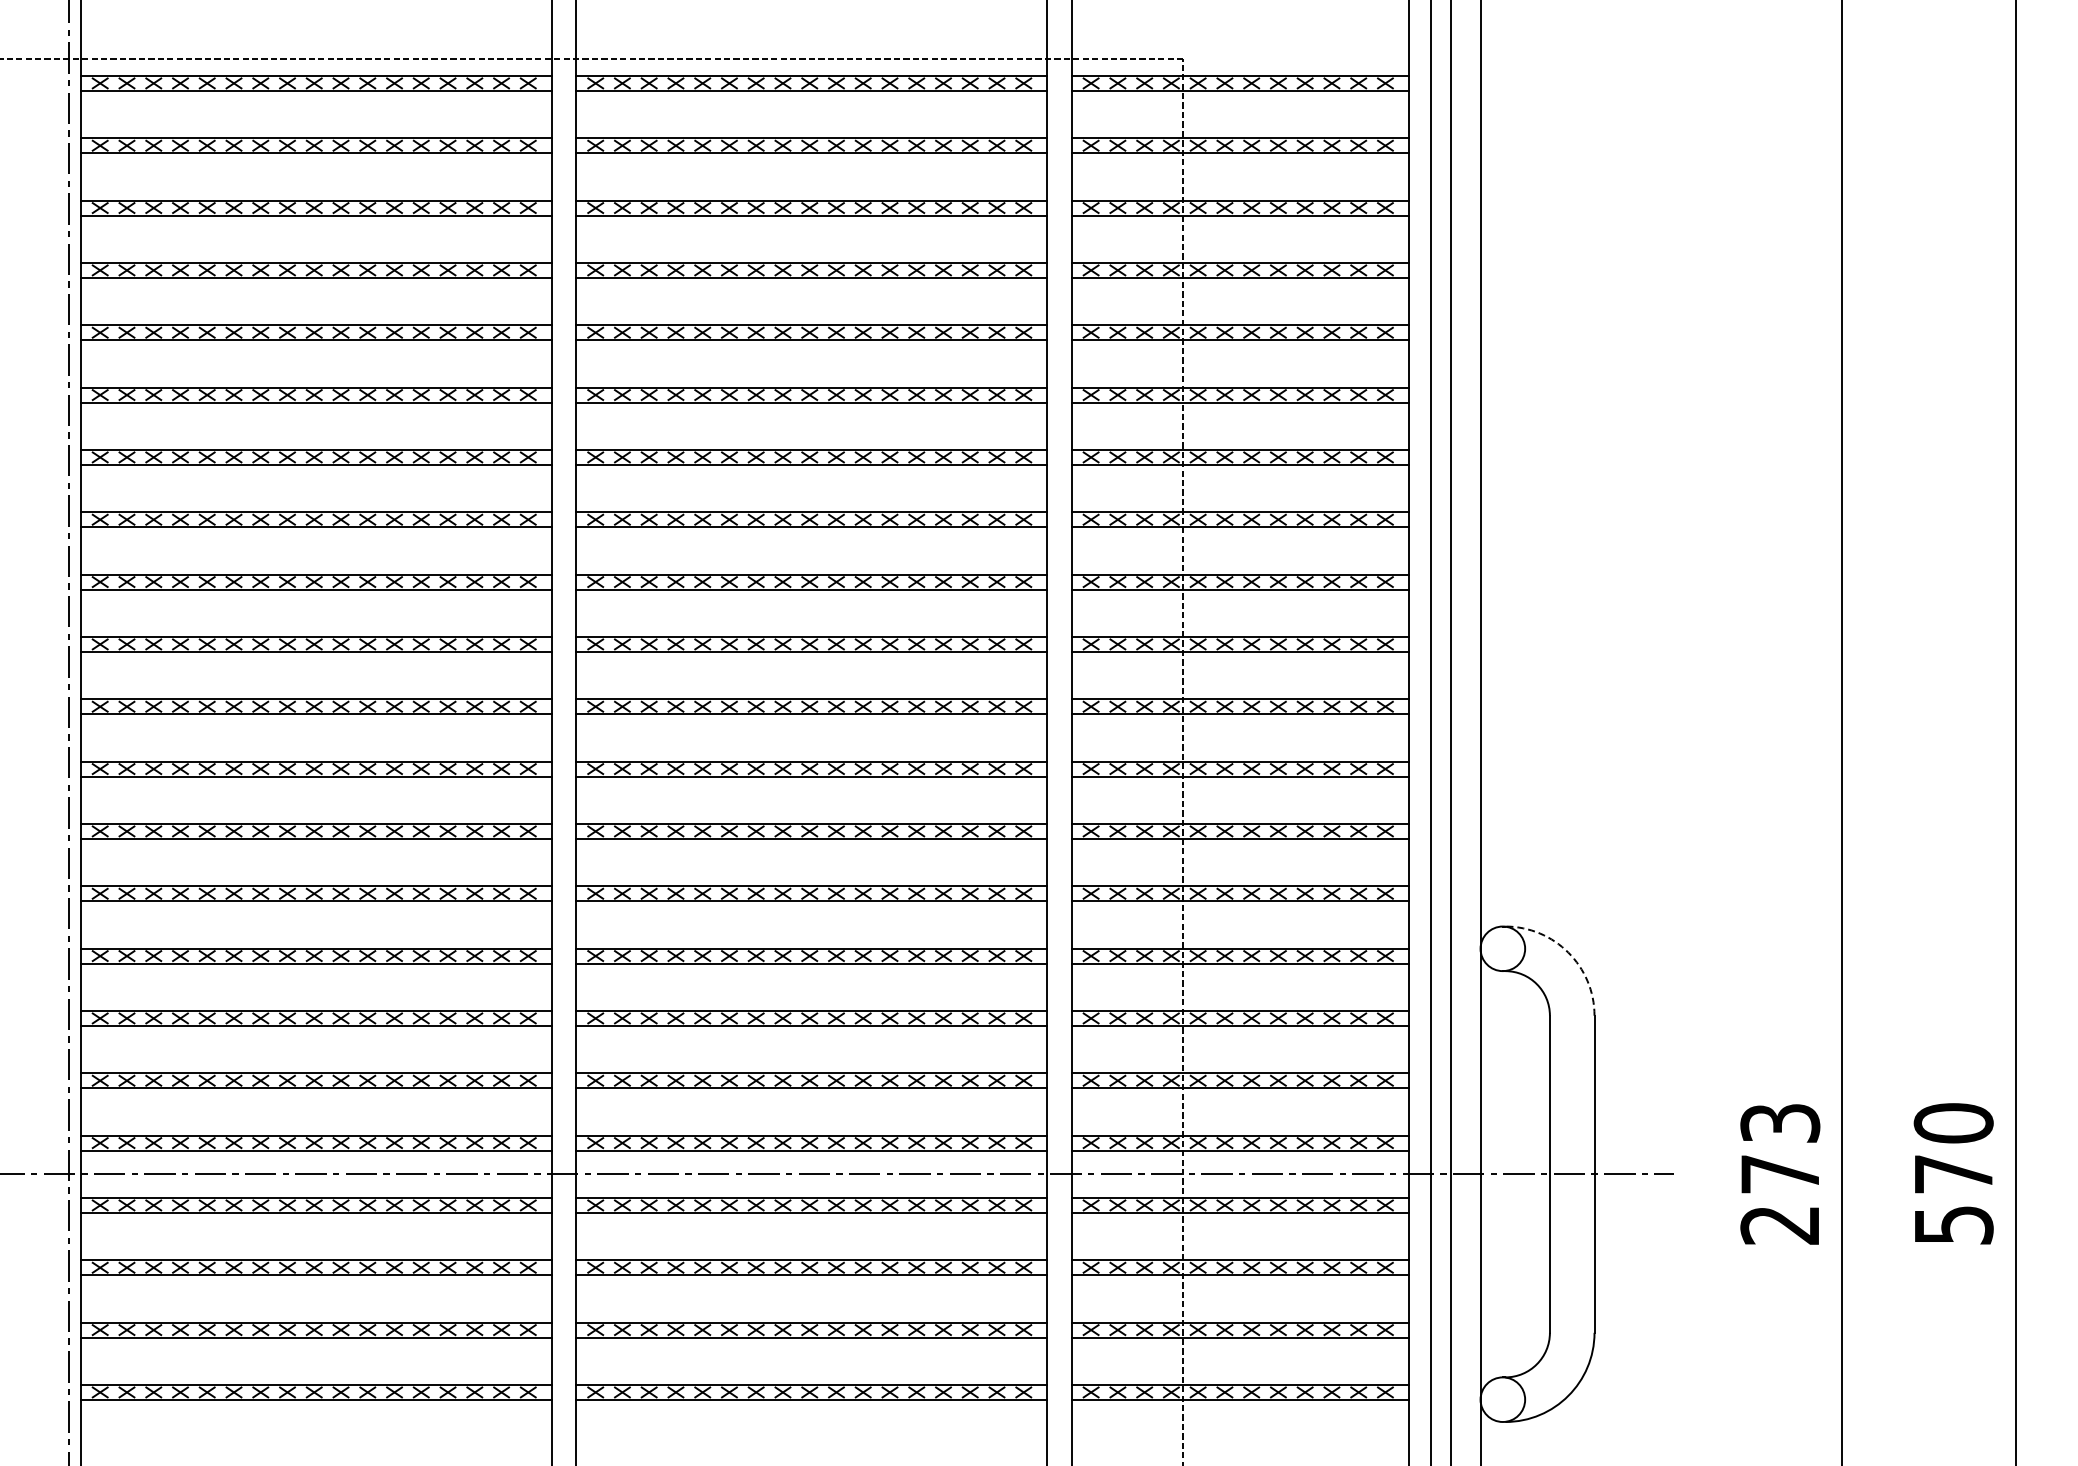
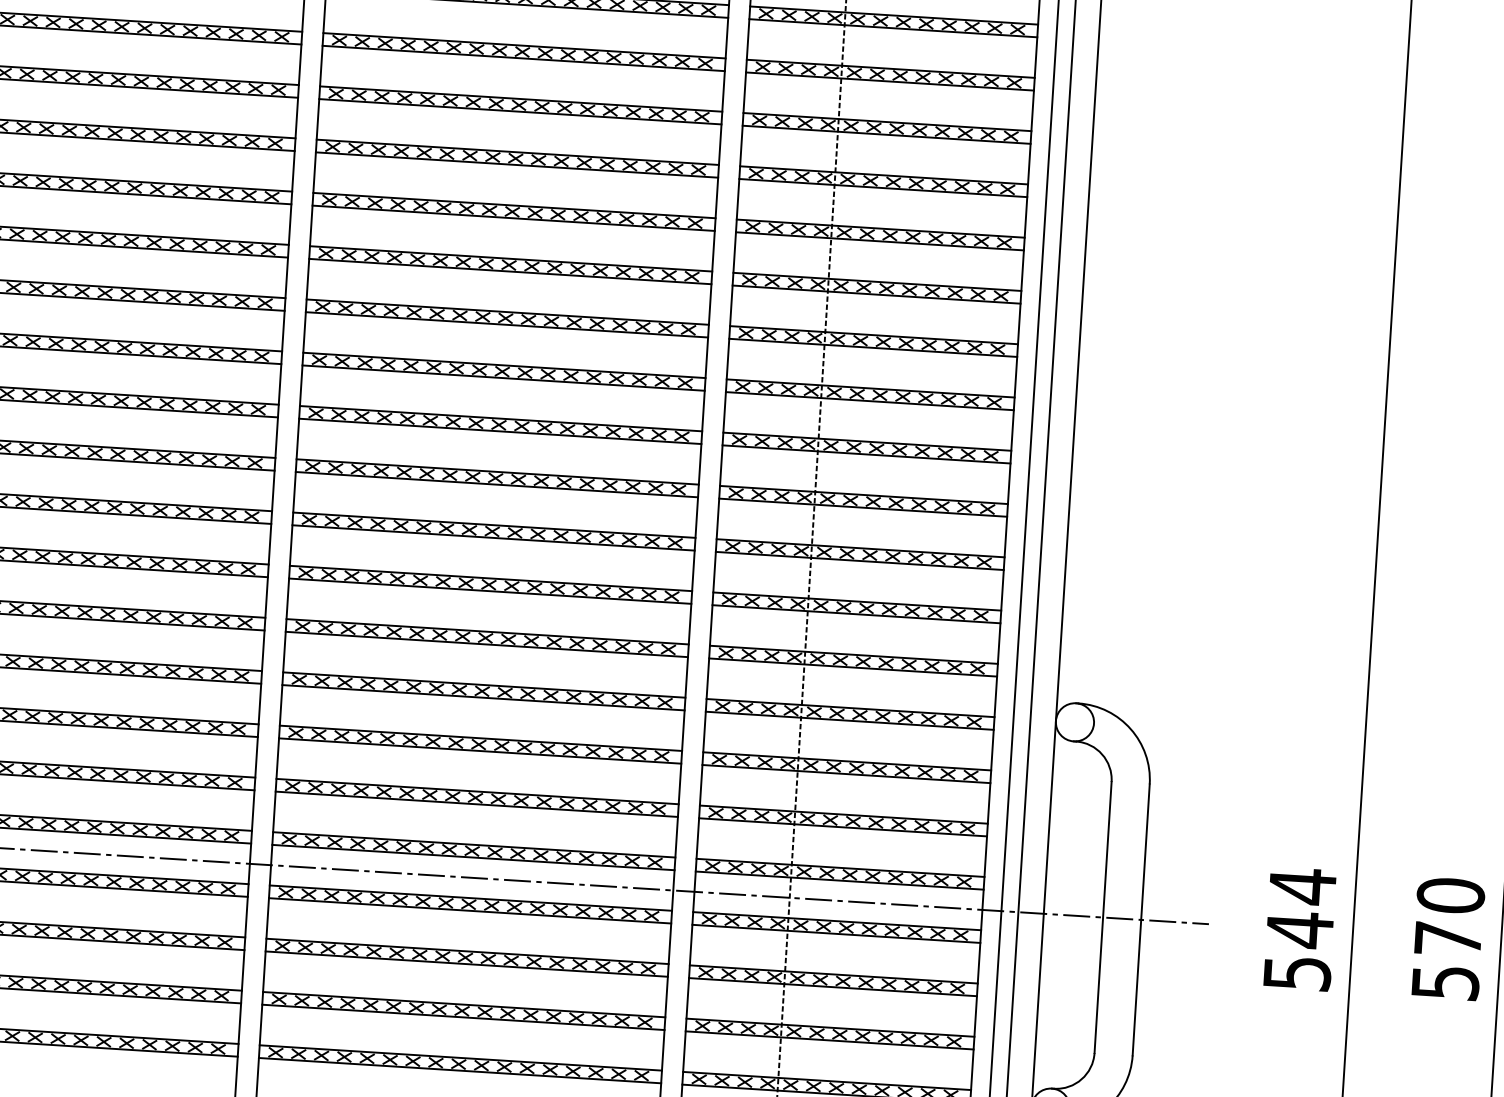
arc: (1568, 952) -> (1130, 729), dashed -> solid
text: (1780, 1173) -> (1300, 929), 273 -> 544

